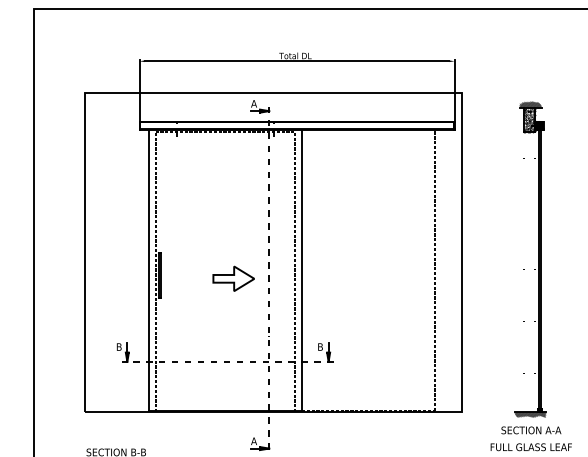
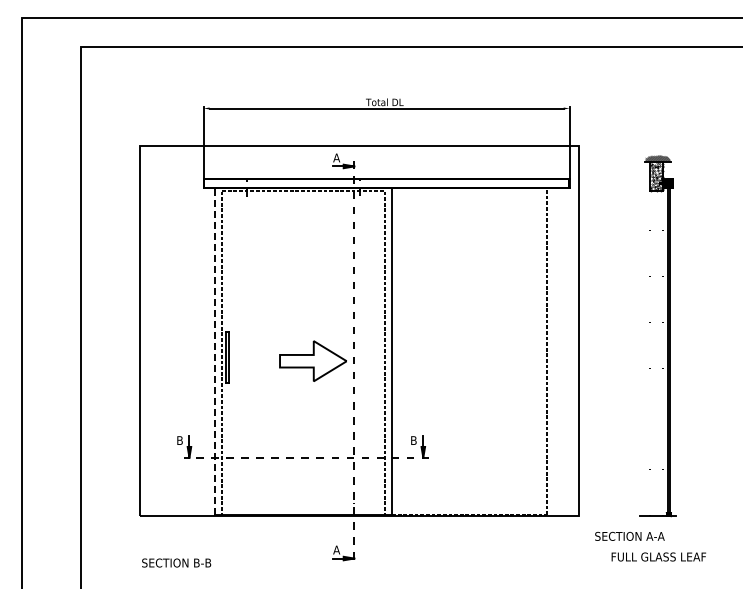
line: (148, 270) -> (214, 351), solid -> dashed
part: (233, 279) -> (312, 361), size x1.4
hatch: (530, 414) -> (657, 519), removed
text: (531, 429) -> (629, 535), moved

